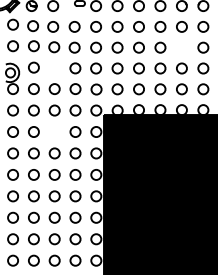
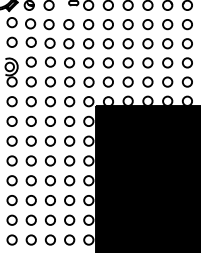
circle: (181, 47) -> (167, 43), added
circle: (54, 66) -> (50, 61), added
circle: (53, 130) -> (49, 120), added

